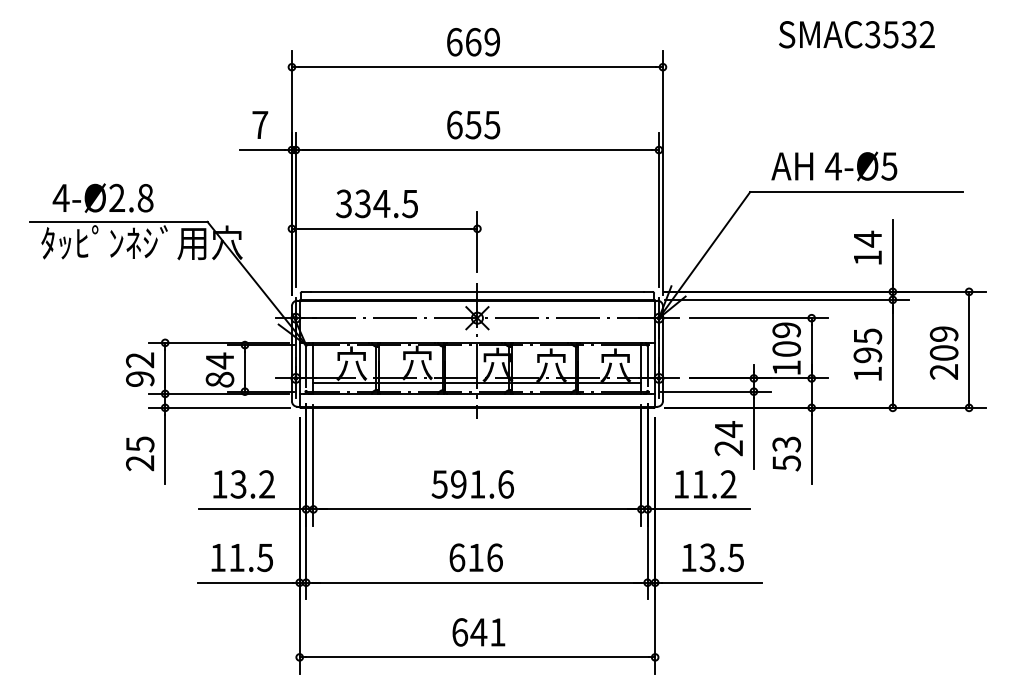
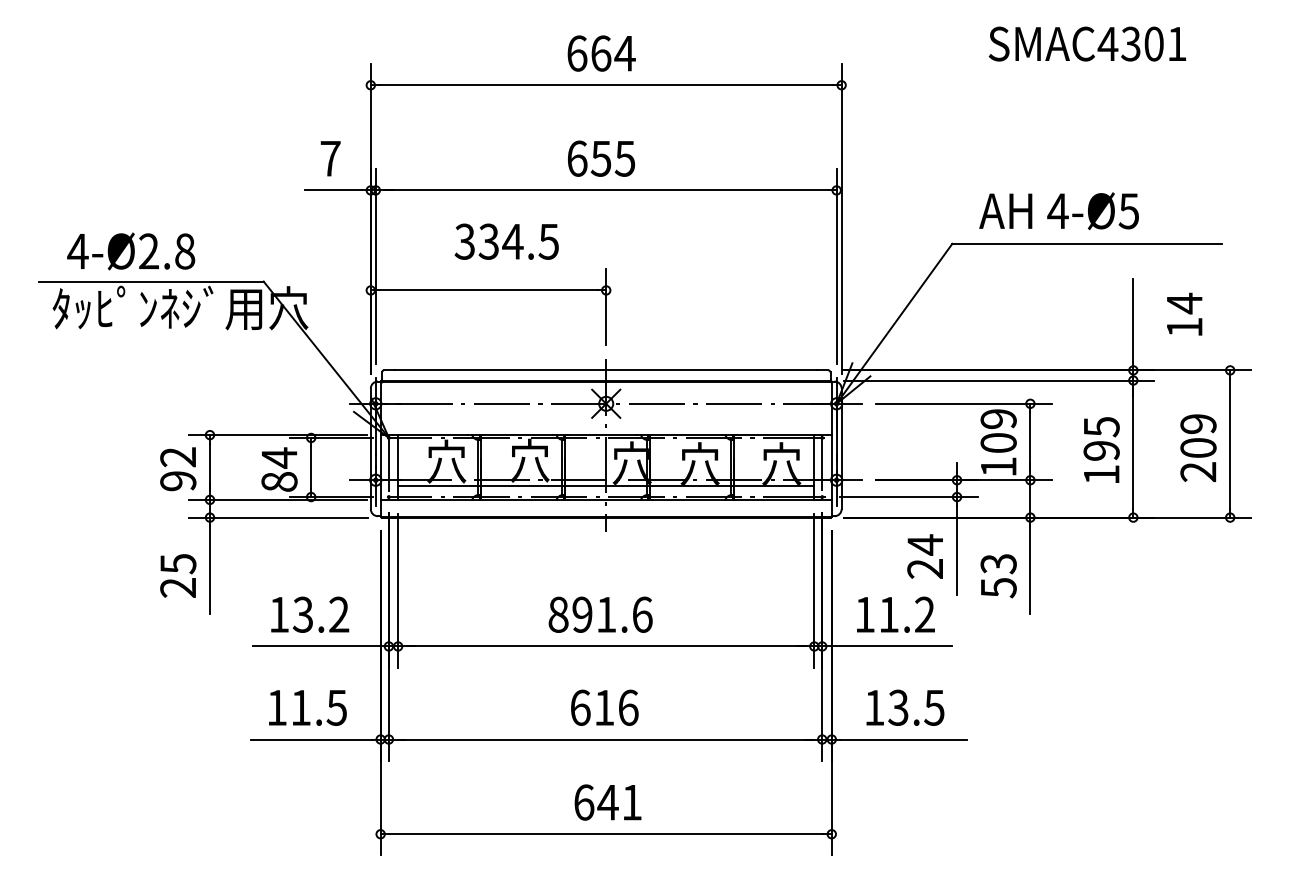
text: (899, 34) -> (1141, 43), SMAC3532 -> SMAC4301
text: (491, 42) -> (624, 53), 669 -> 664
text: (376, 203) -> (506, 241), moved
text: (867, 247) -> (1184, 313), moved
text: (439, 484) -> (558, 614), 591.6 -> 891.6

